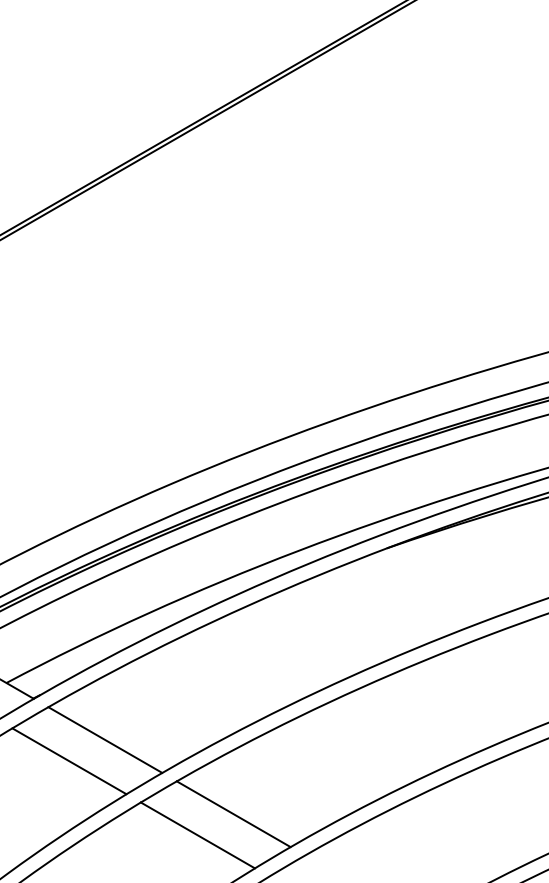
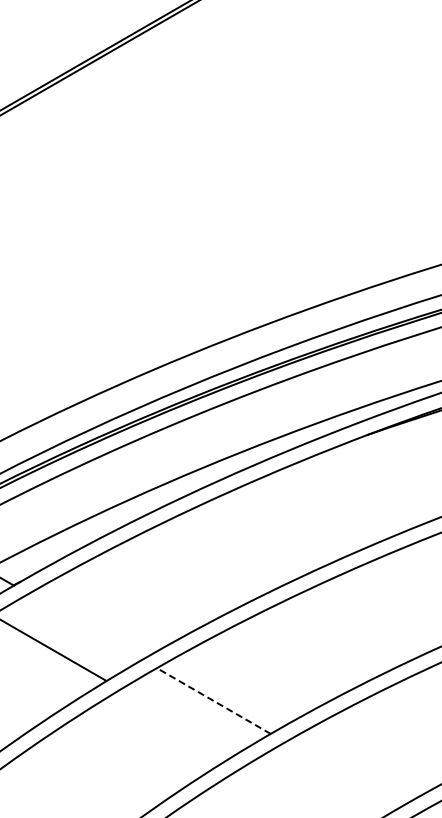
line: (105, 739) -> (85, 626), removed
line: (233, 814) -> (213, 701), solid -> dashed
line: (197, 835) -> (177, 722), removed

